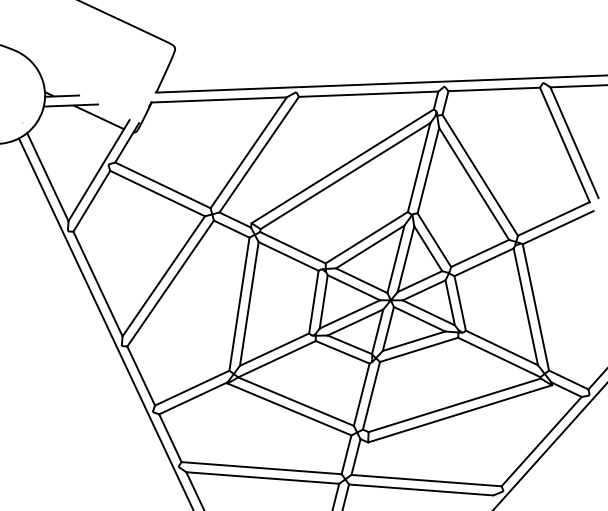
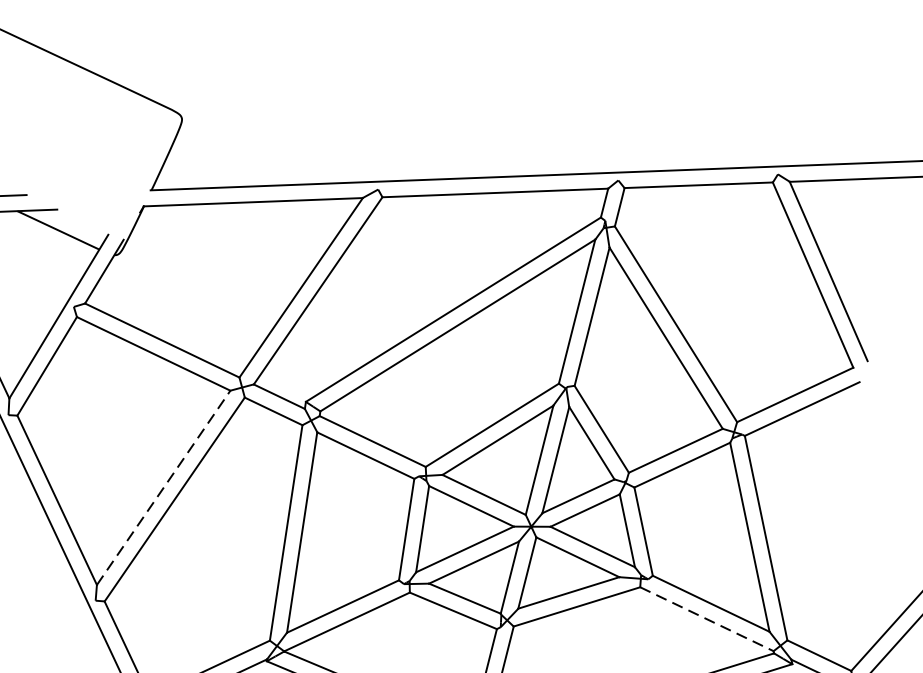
line: (163, 276) -> (163, 488), solid -> dashed
line: (499, 357) -> (707, 619), solid -> dashed

